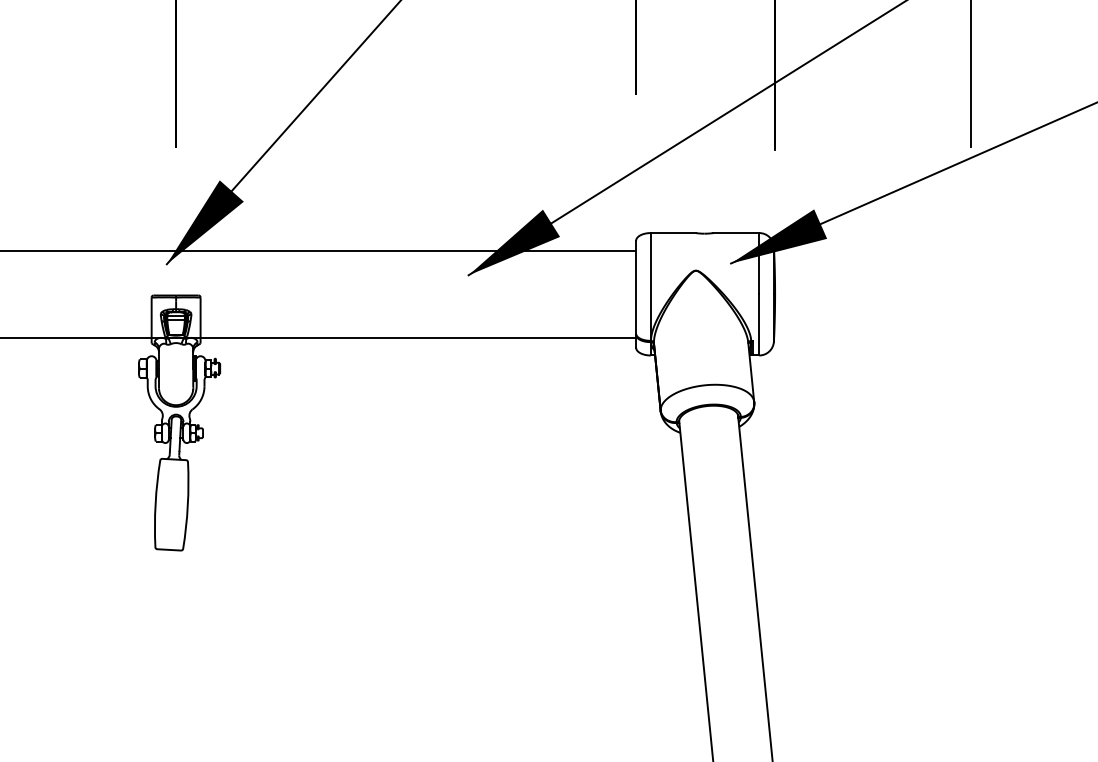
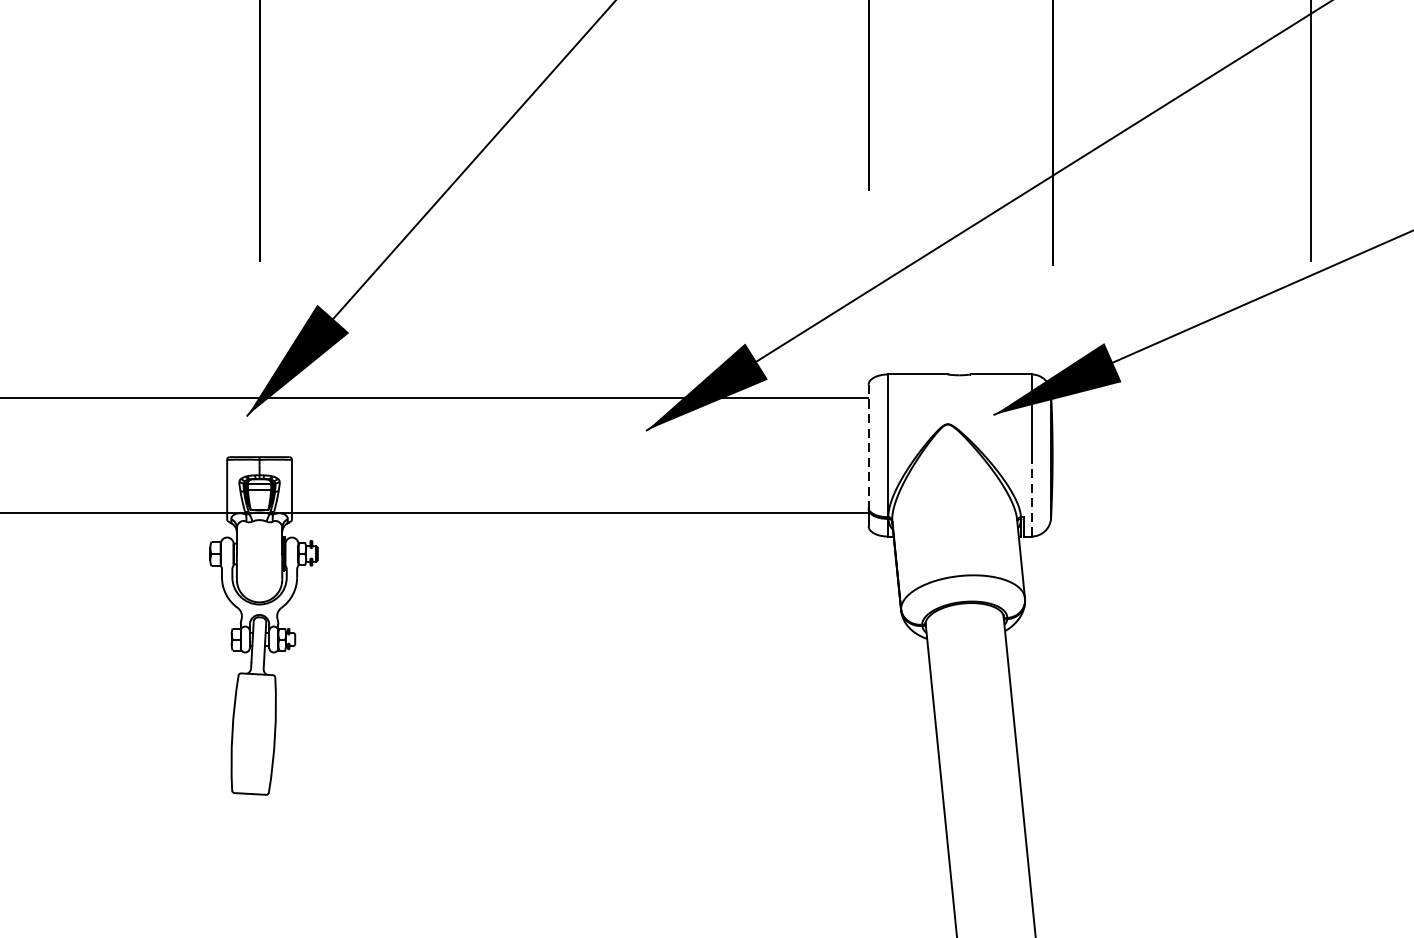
line: (636, 287) -> (869, 446), solid -> dashed
line: (759, 324) -> (1031, 495), solid -> dashed

